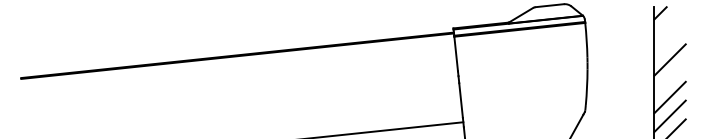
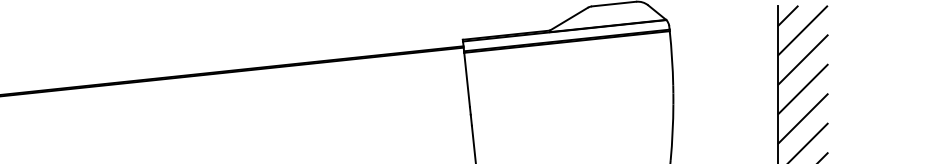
line: (669, 22) -> (802, 30), added
line: (669, 40) -> (802, 58), added
line: (669, 78) -> (802, 118), added

